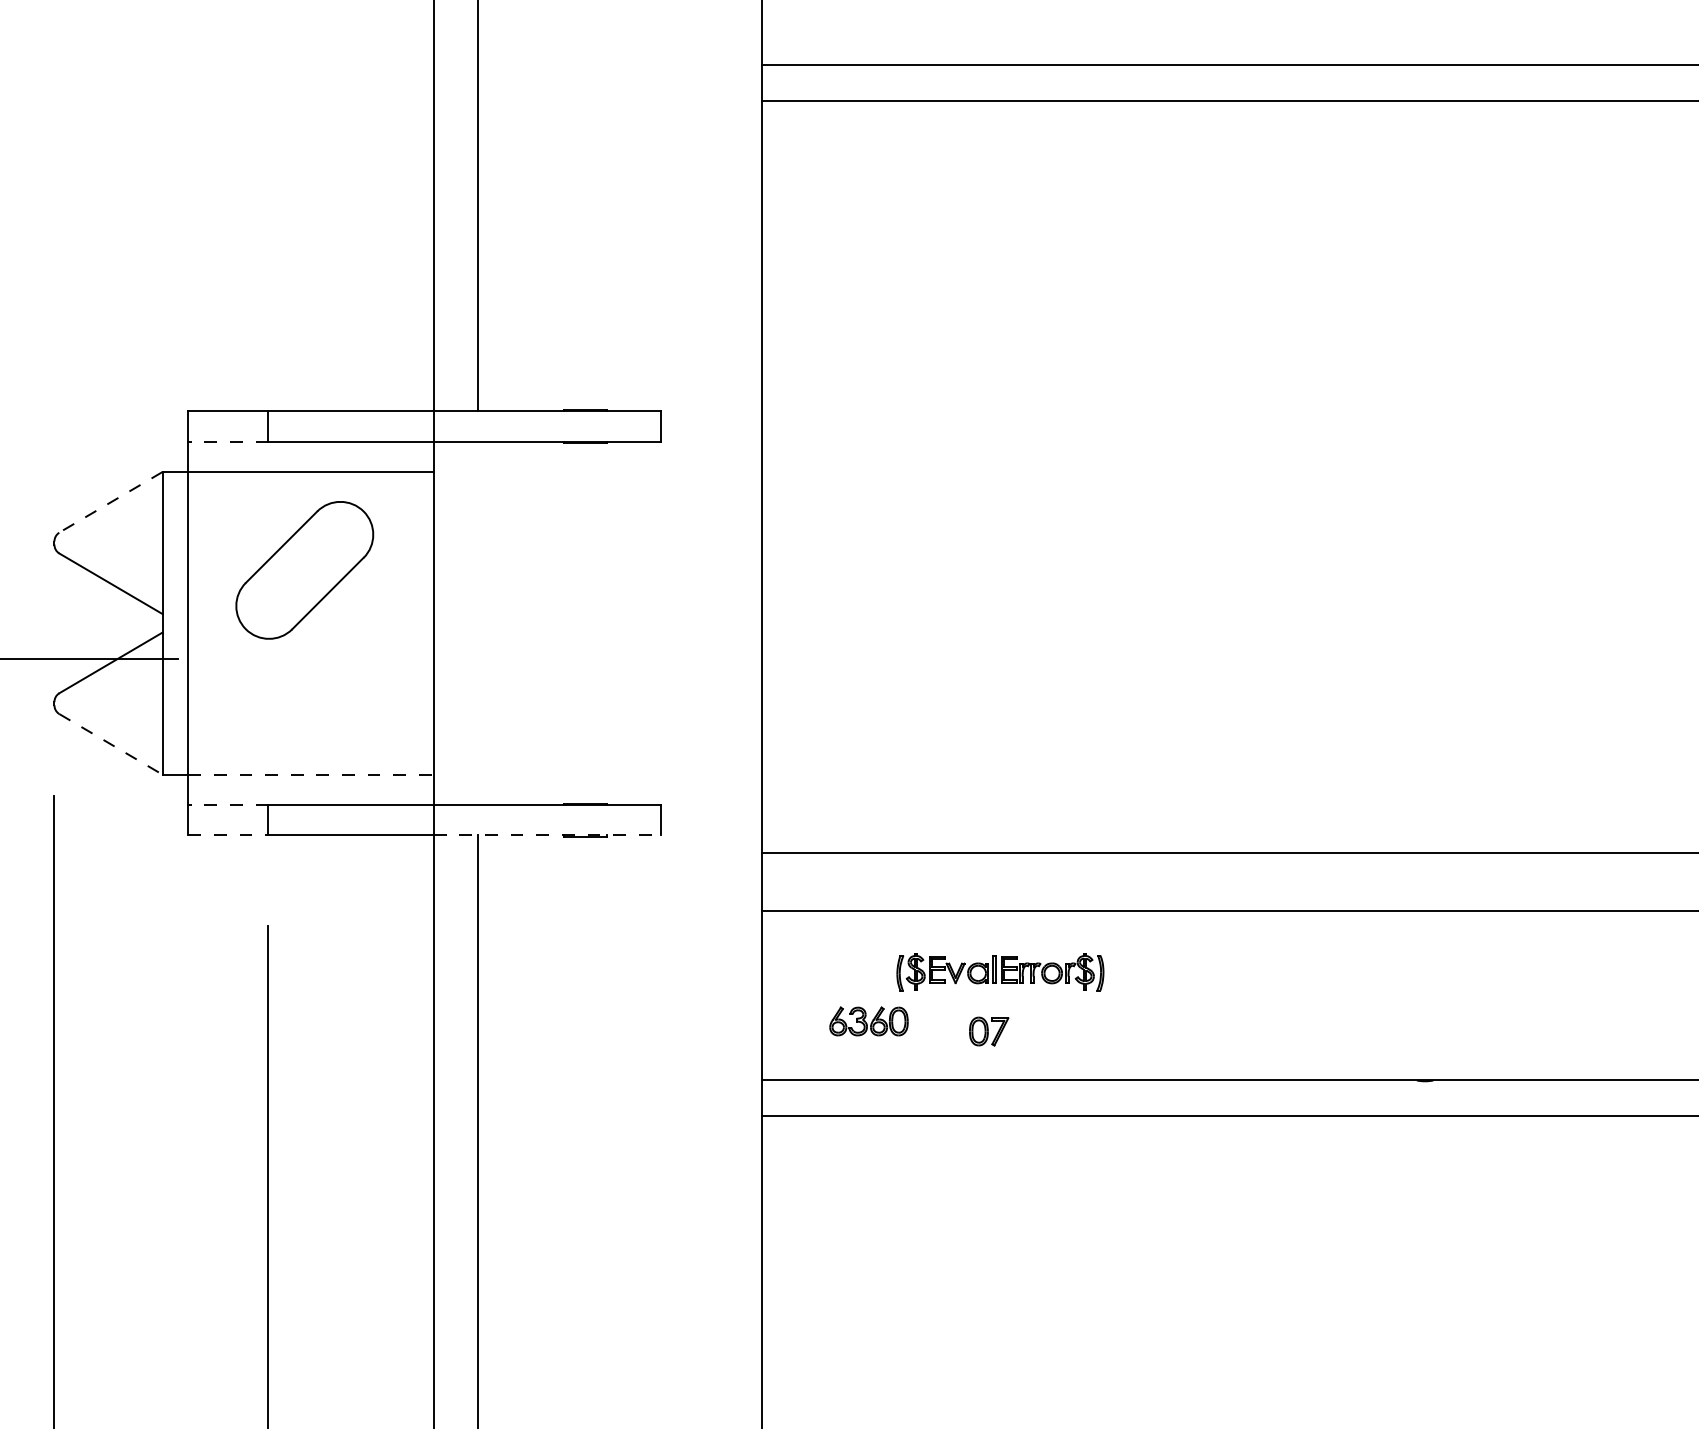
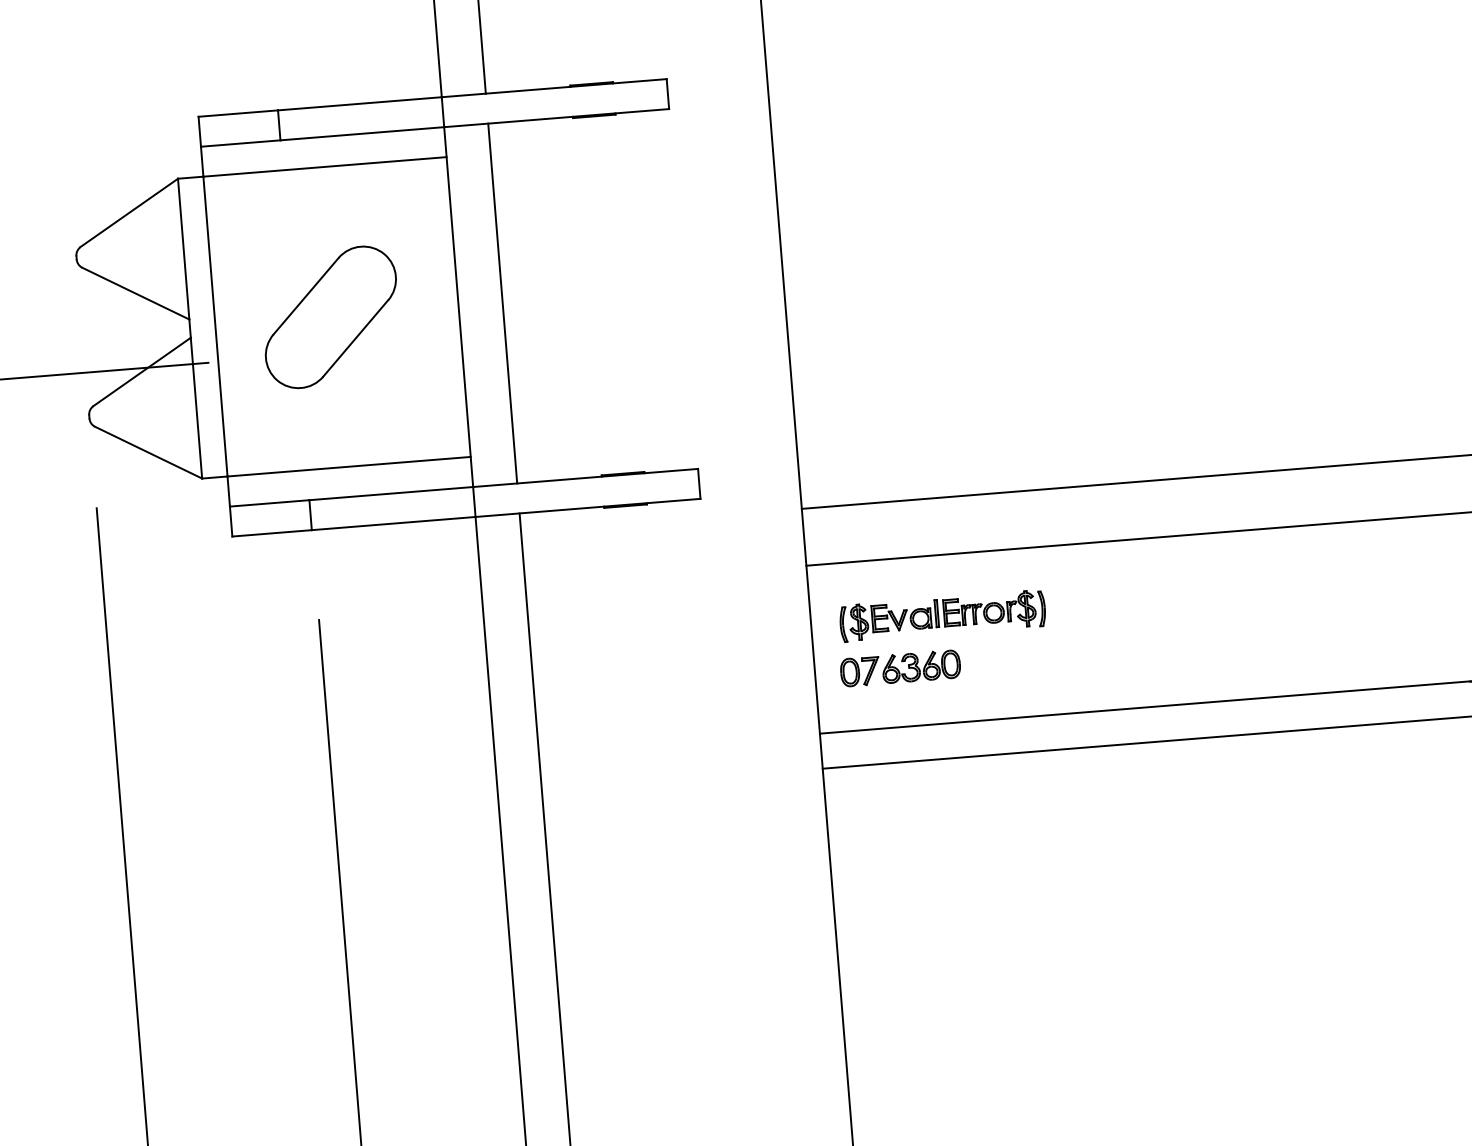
line: (227, 441) -> (239, 143), dashed -> solid
line: (110, 502) -> (128, 213), dashed -> solid
part: (304, 570) -> (330, 317), moved
line: (478, 623) -> (502, 303), added
line: (110, 744) -> (148, 452), dashed -> solid
line: (311, 774) -> (349, 466), dashed -> solid
line: (227, 805) -> (268, 503), dashed -> solid
line: (228, 835) -> (272, 533), dashed -> solid
line: (547, 835) -> (588, 508), dashed -> solid
part: (1000, 972) -> (942, 616), moved
part: (989, 1031) -> (860, 671), moved

